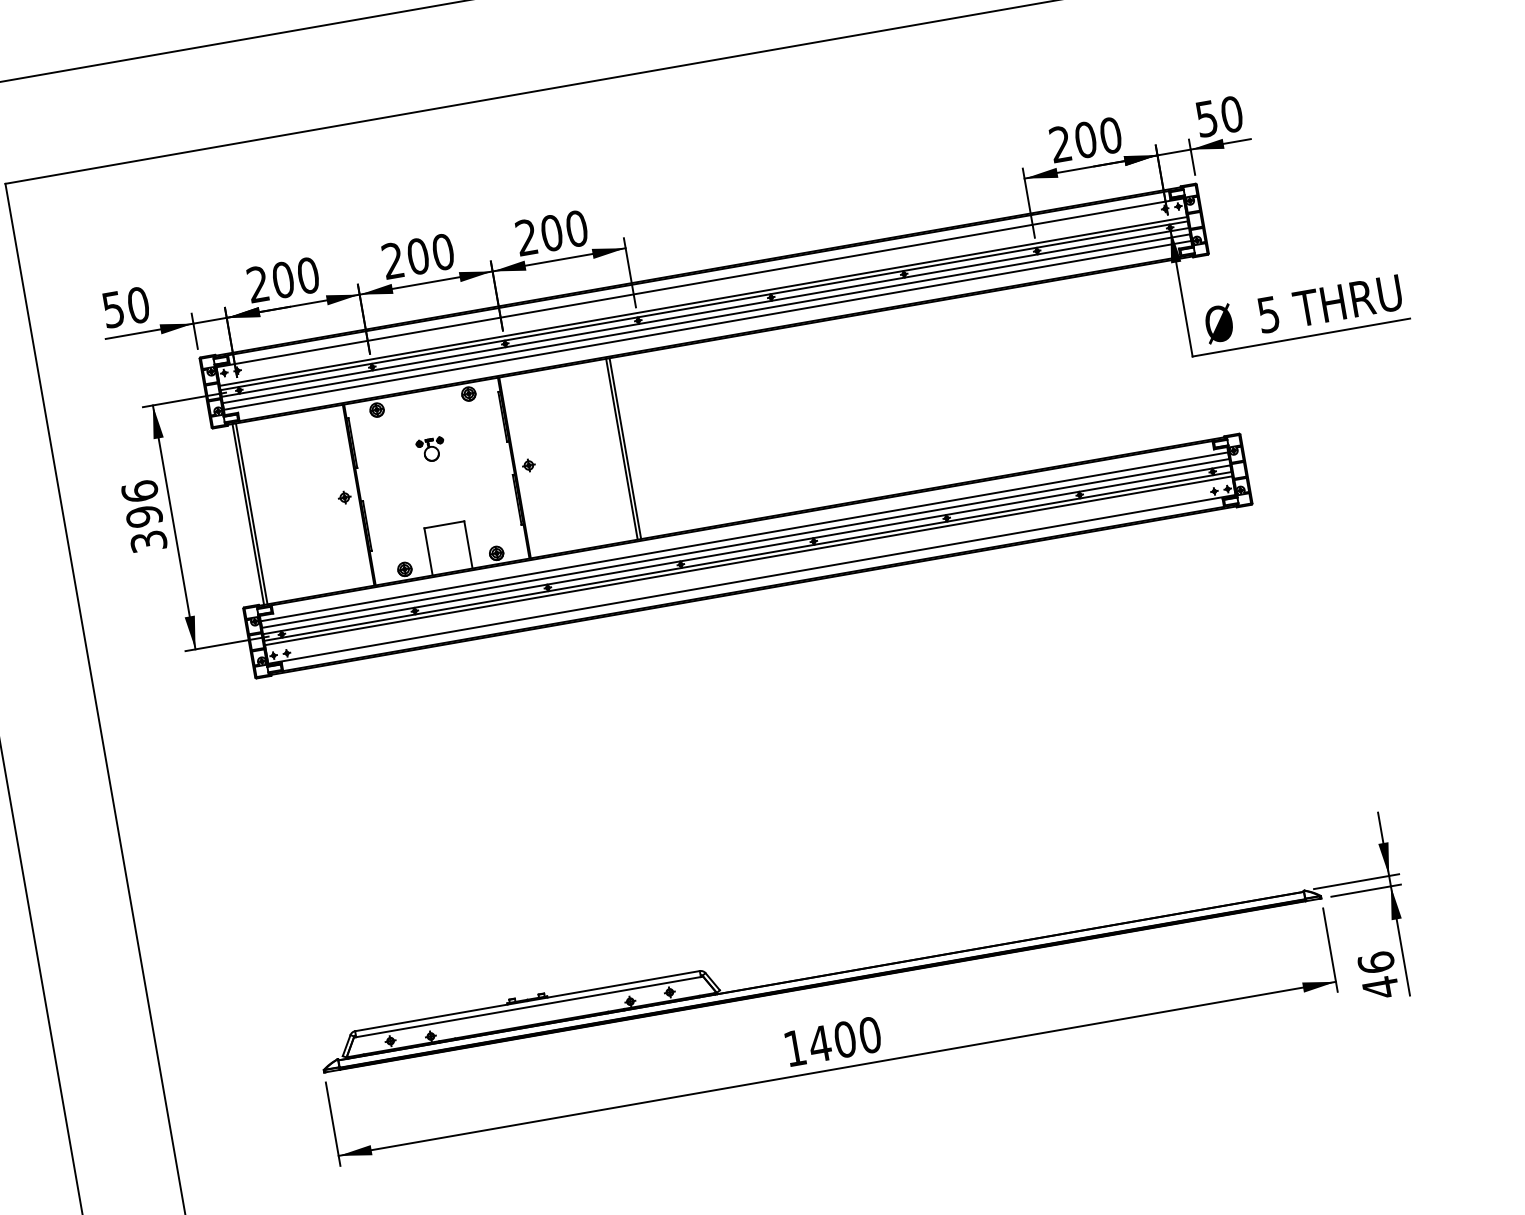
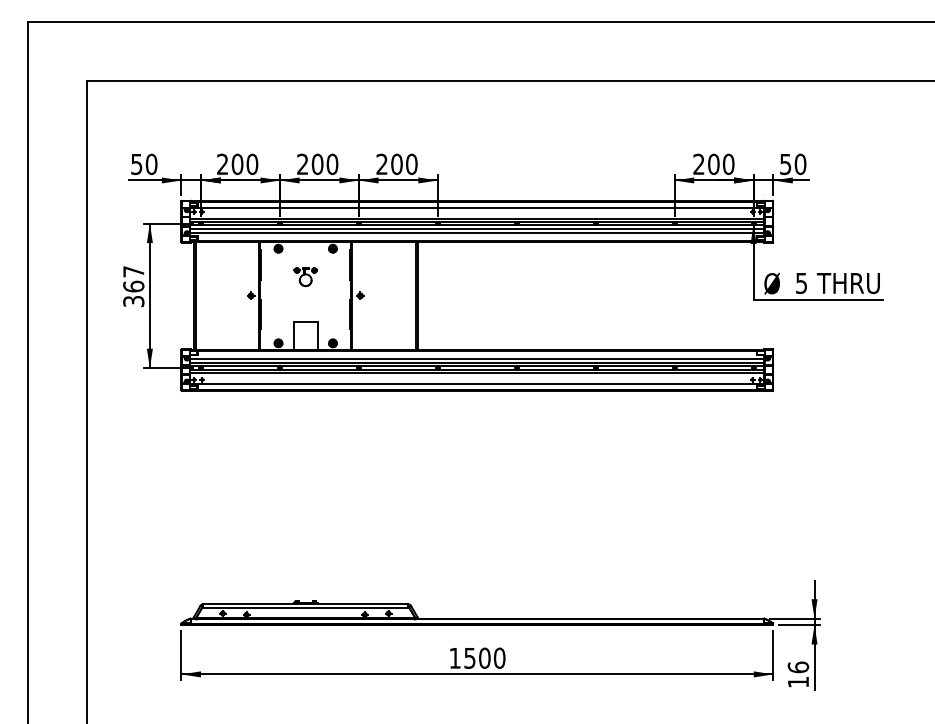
part: (431, 450) -> (305, 277), size x1.43
text: (141, 502) -> (133, 278), 396 -> 367
text: (1380, 988) -> (798, 682), 46 -> 16
text: (819, 1044) -> (469, 658), 1400 -> 1500

